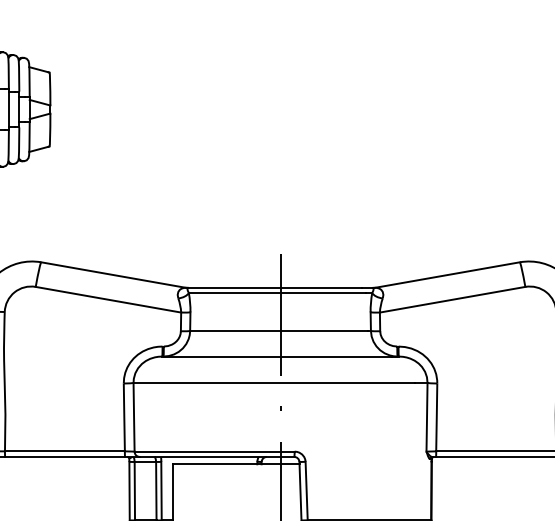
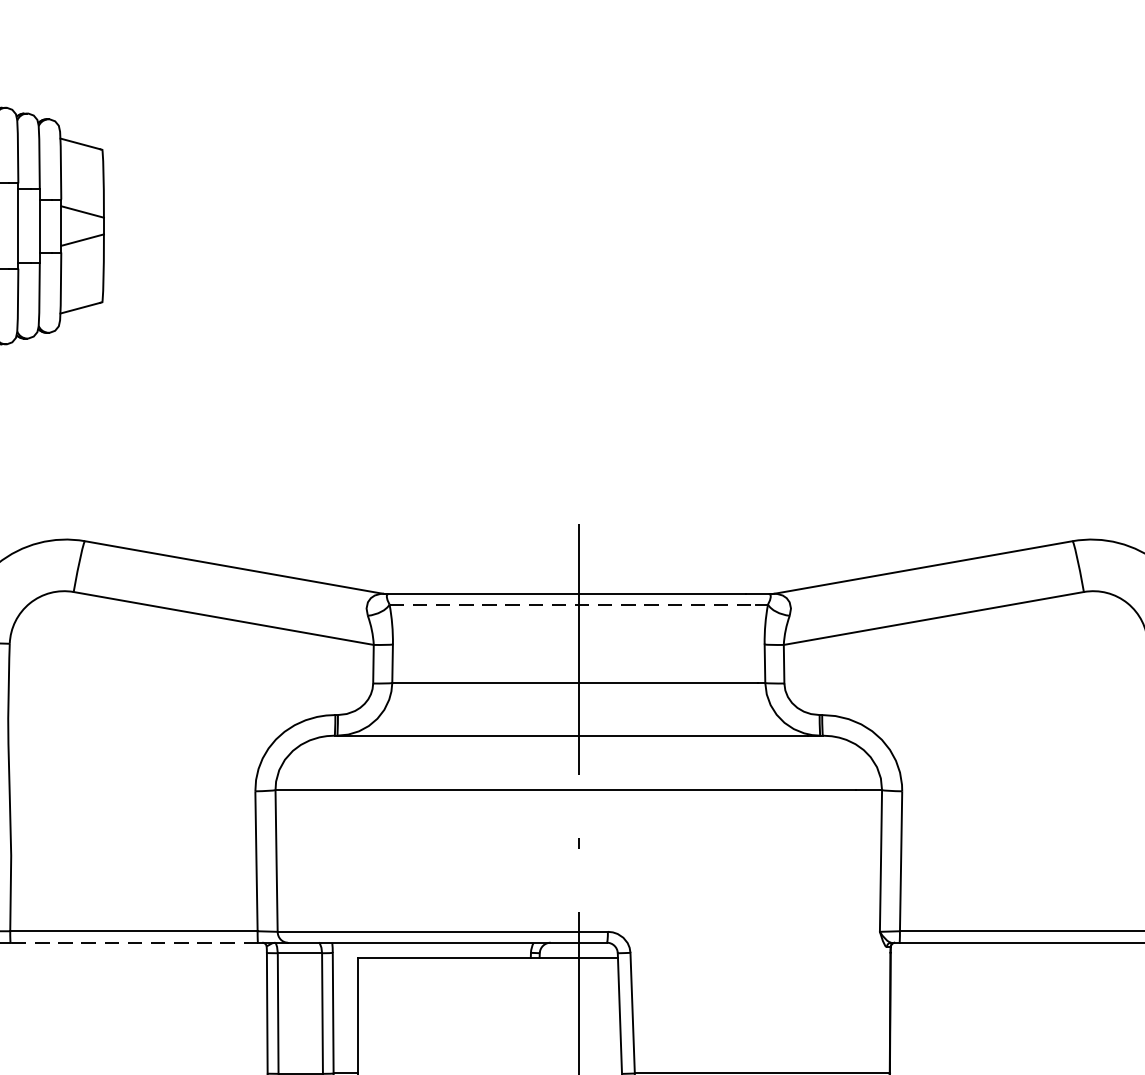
line: (277, 293) -> (572, 605), solid -> dashed
line: (65, 456) -> (135, 941), solid -> dashed

